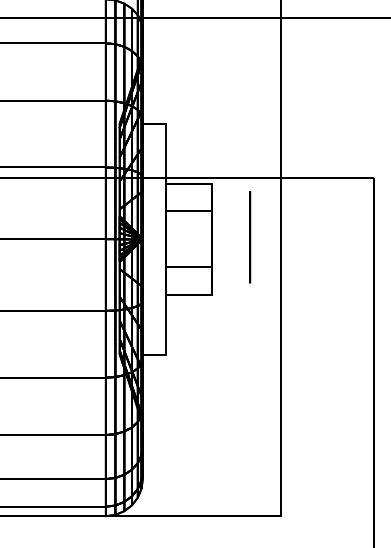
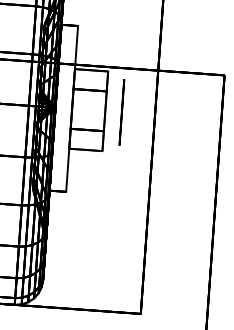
circle: (250, 237) -> (122, 112), moved

